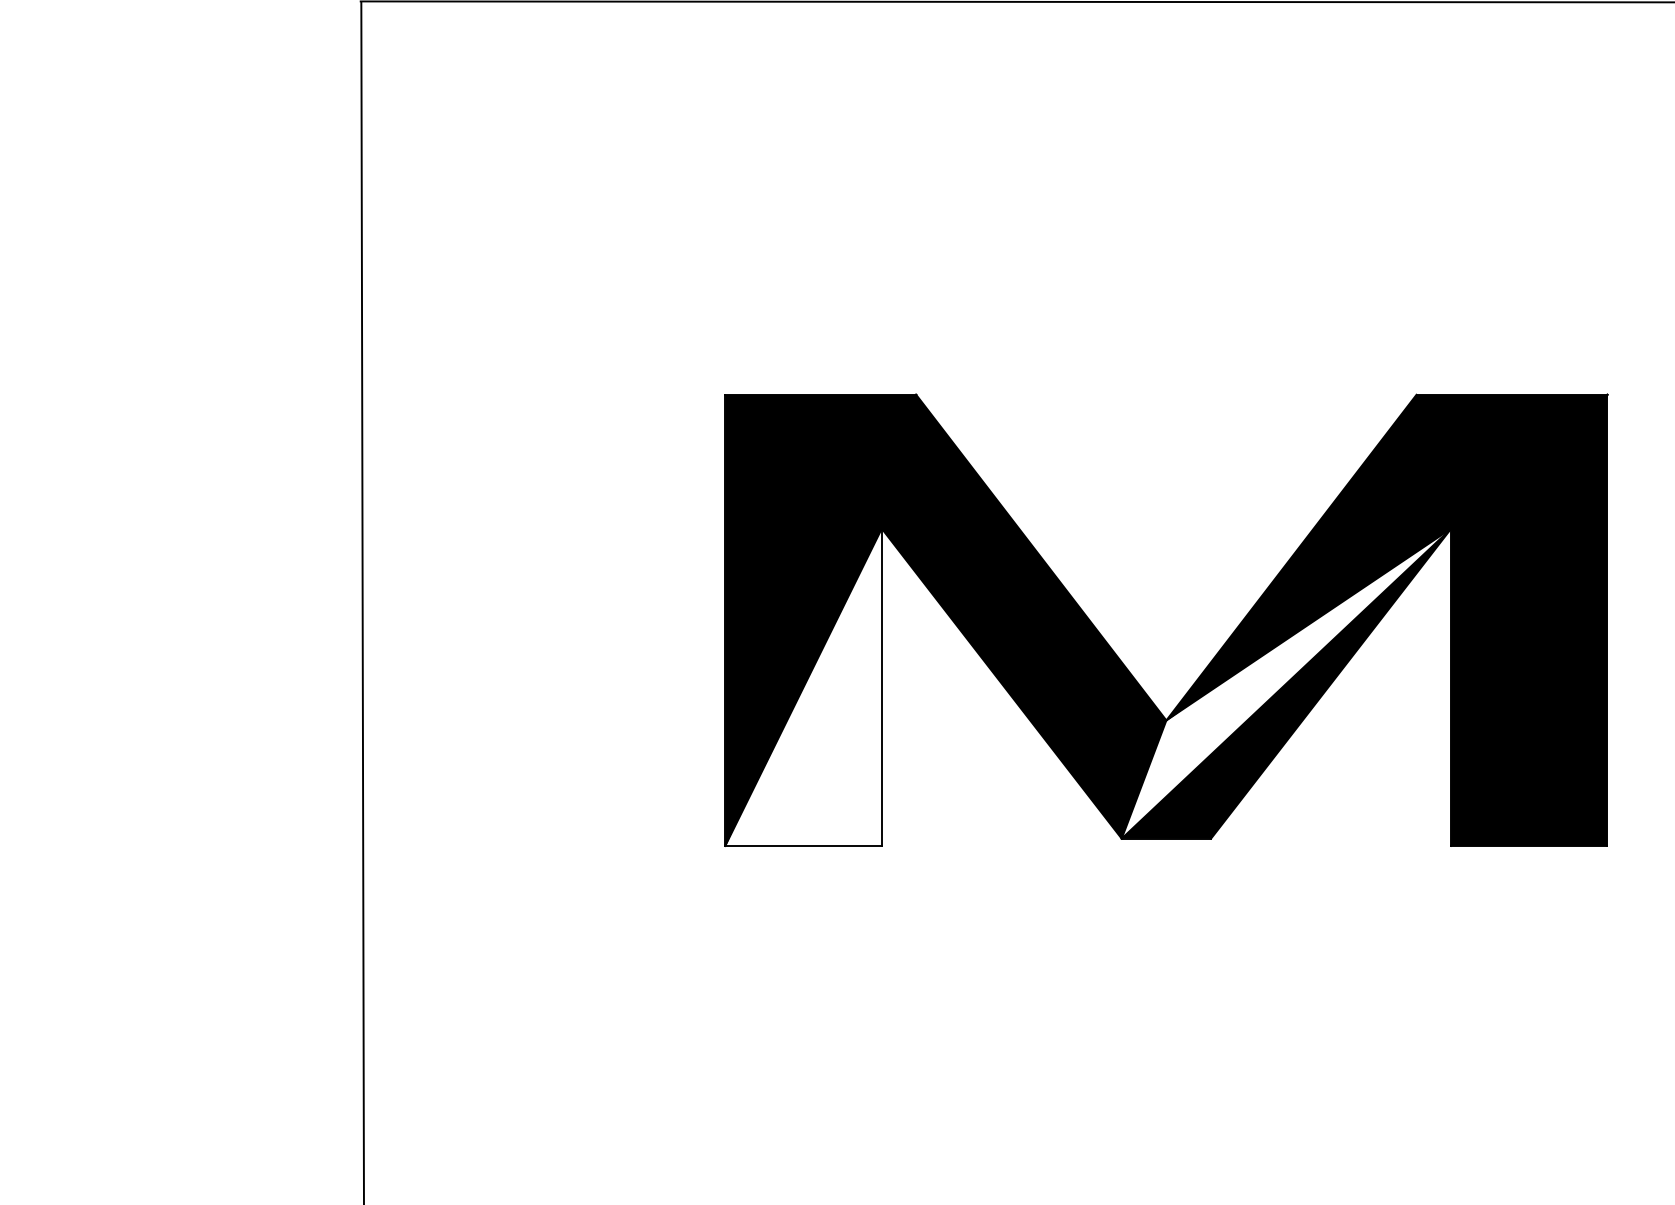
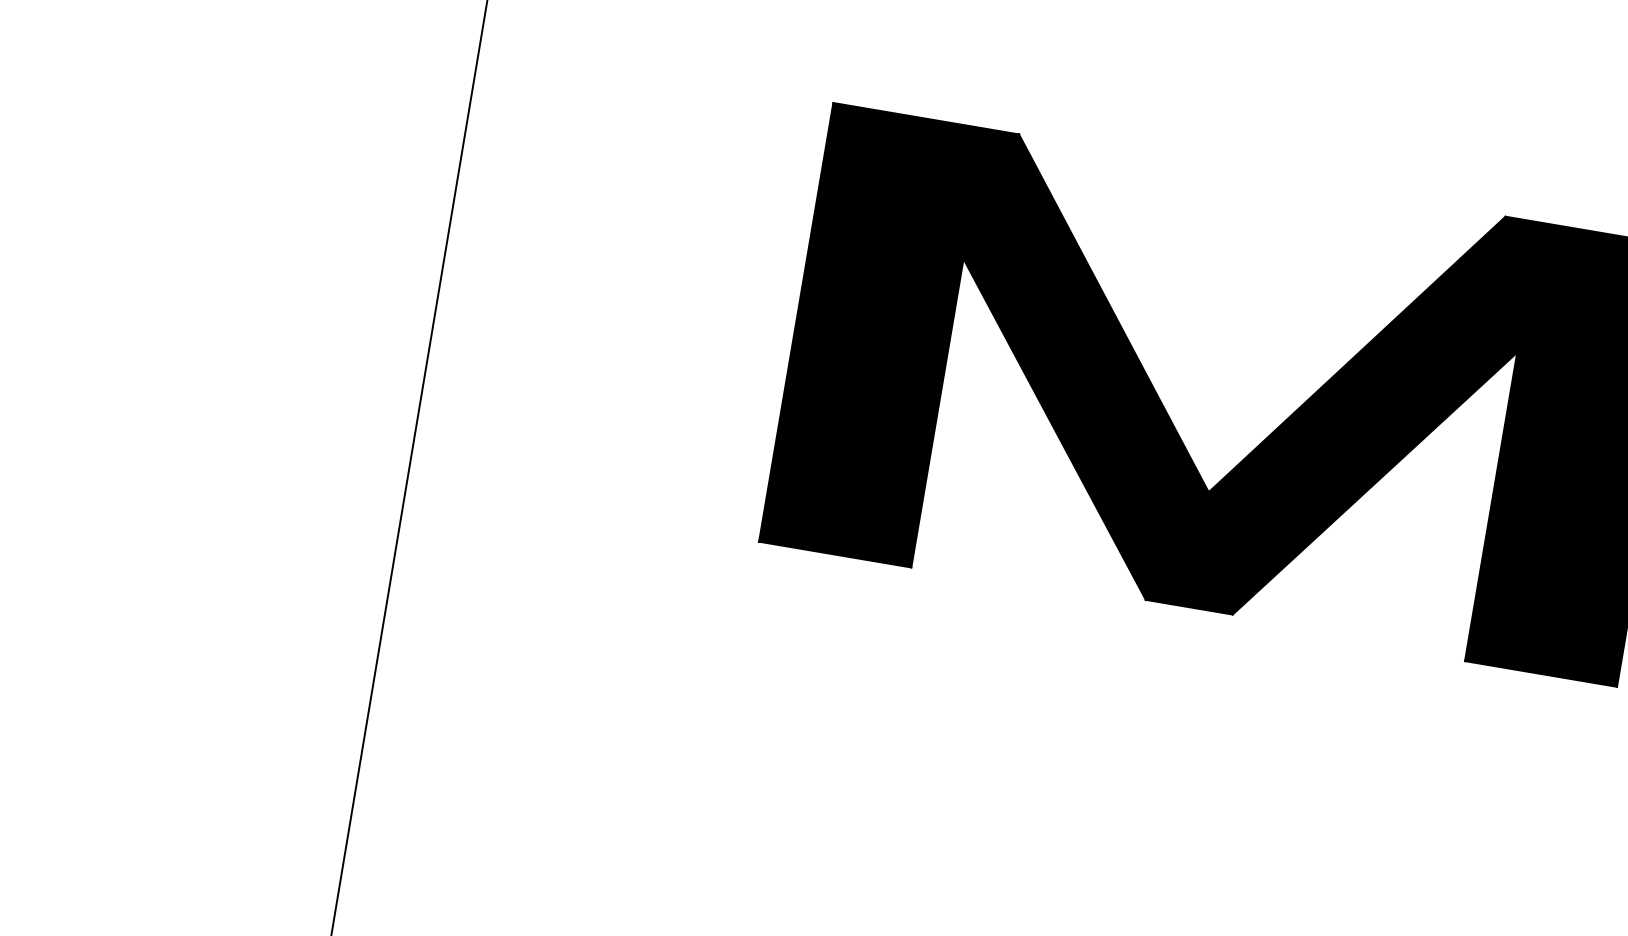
fill: (1286, 683) -> (1331, 476), added
fill: (803, 686) -> (861, 399), added

